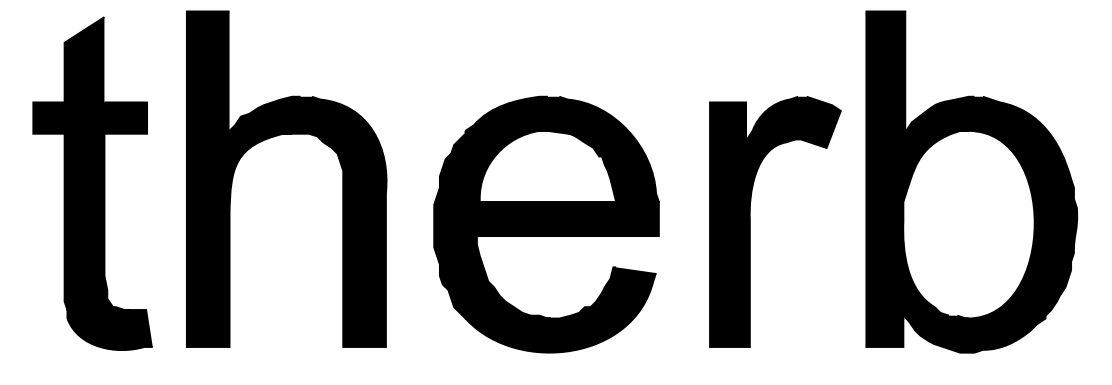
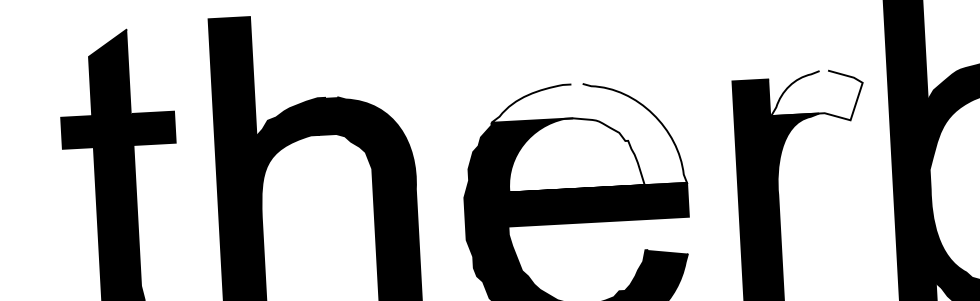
fill: (793, 121) -> (816, 95), removed
fill: (561, 148) -> (587, 135), removed

